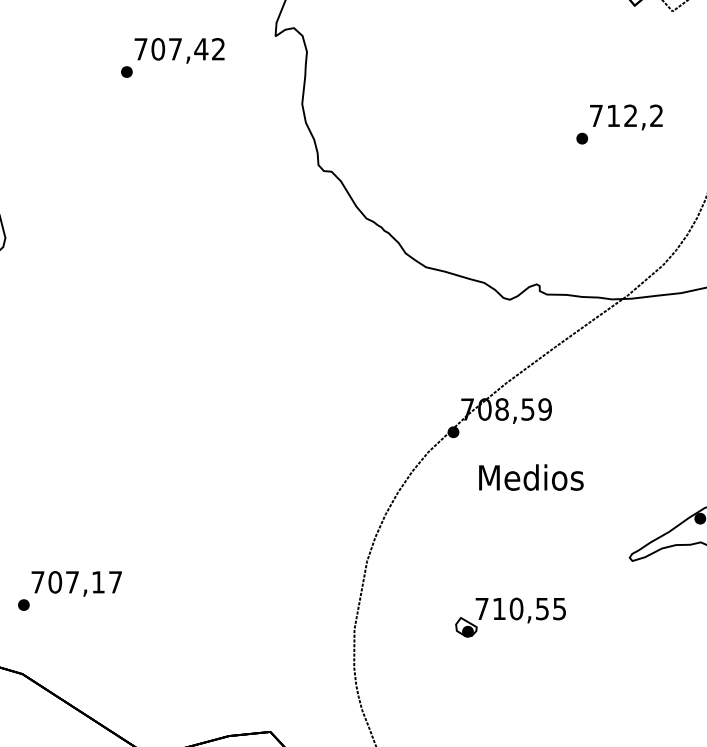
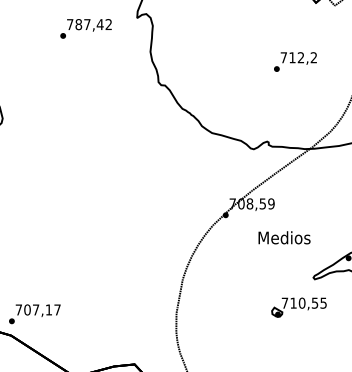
text: (157, 49) -> (78, 24), 707,42 -> 787,42
text: (619, 123) -> (295, 61), moved
text: (531, 476) -> (284, 237), moved
text: (69, 591) -> (34, 314), moved
part: (509, 617) -> (298, 307), moved

